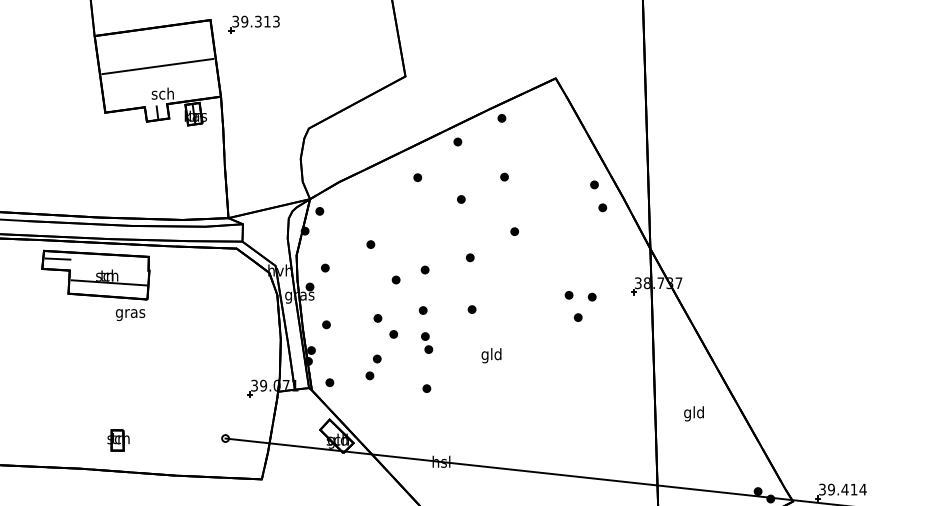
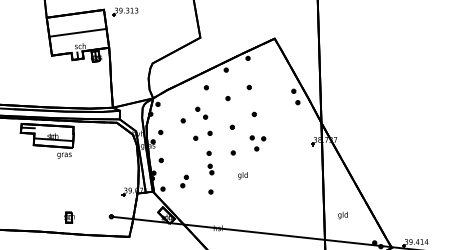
part: (579, 306) -> (257, 143), moved
part: (385, 324) -> (201, 112), moved
text: (692, 413) -> (342, 215), moved
part: (118, 440) -> (69, 217), moved

